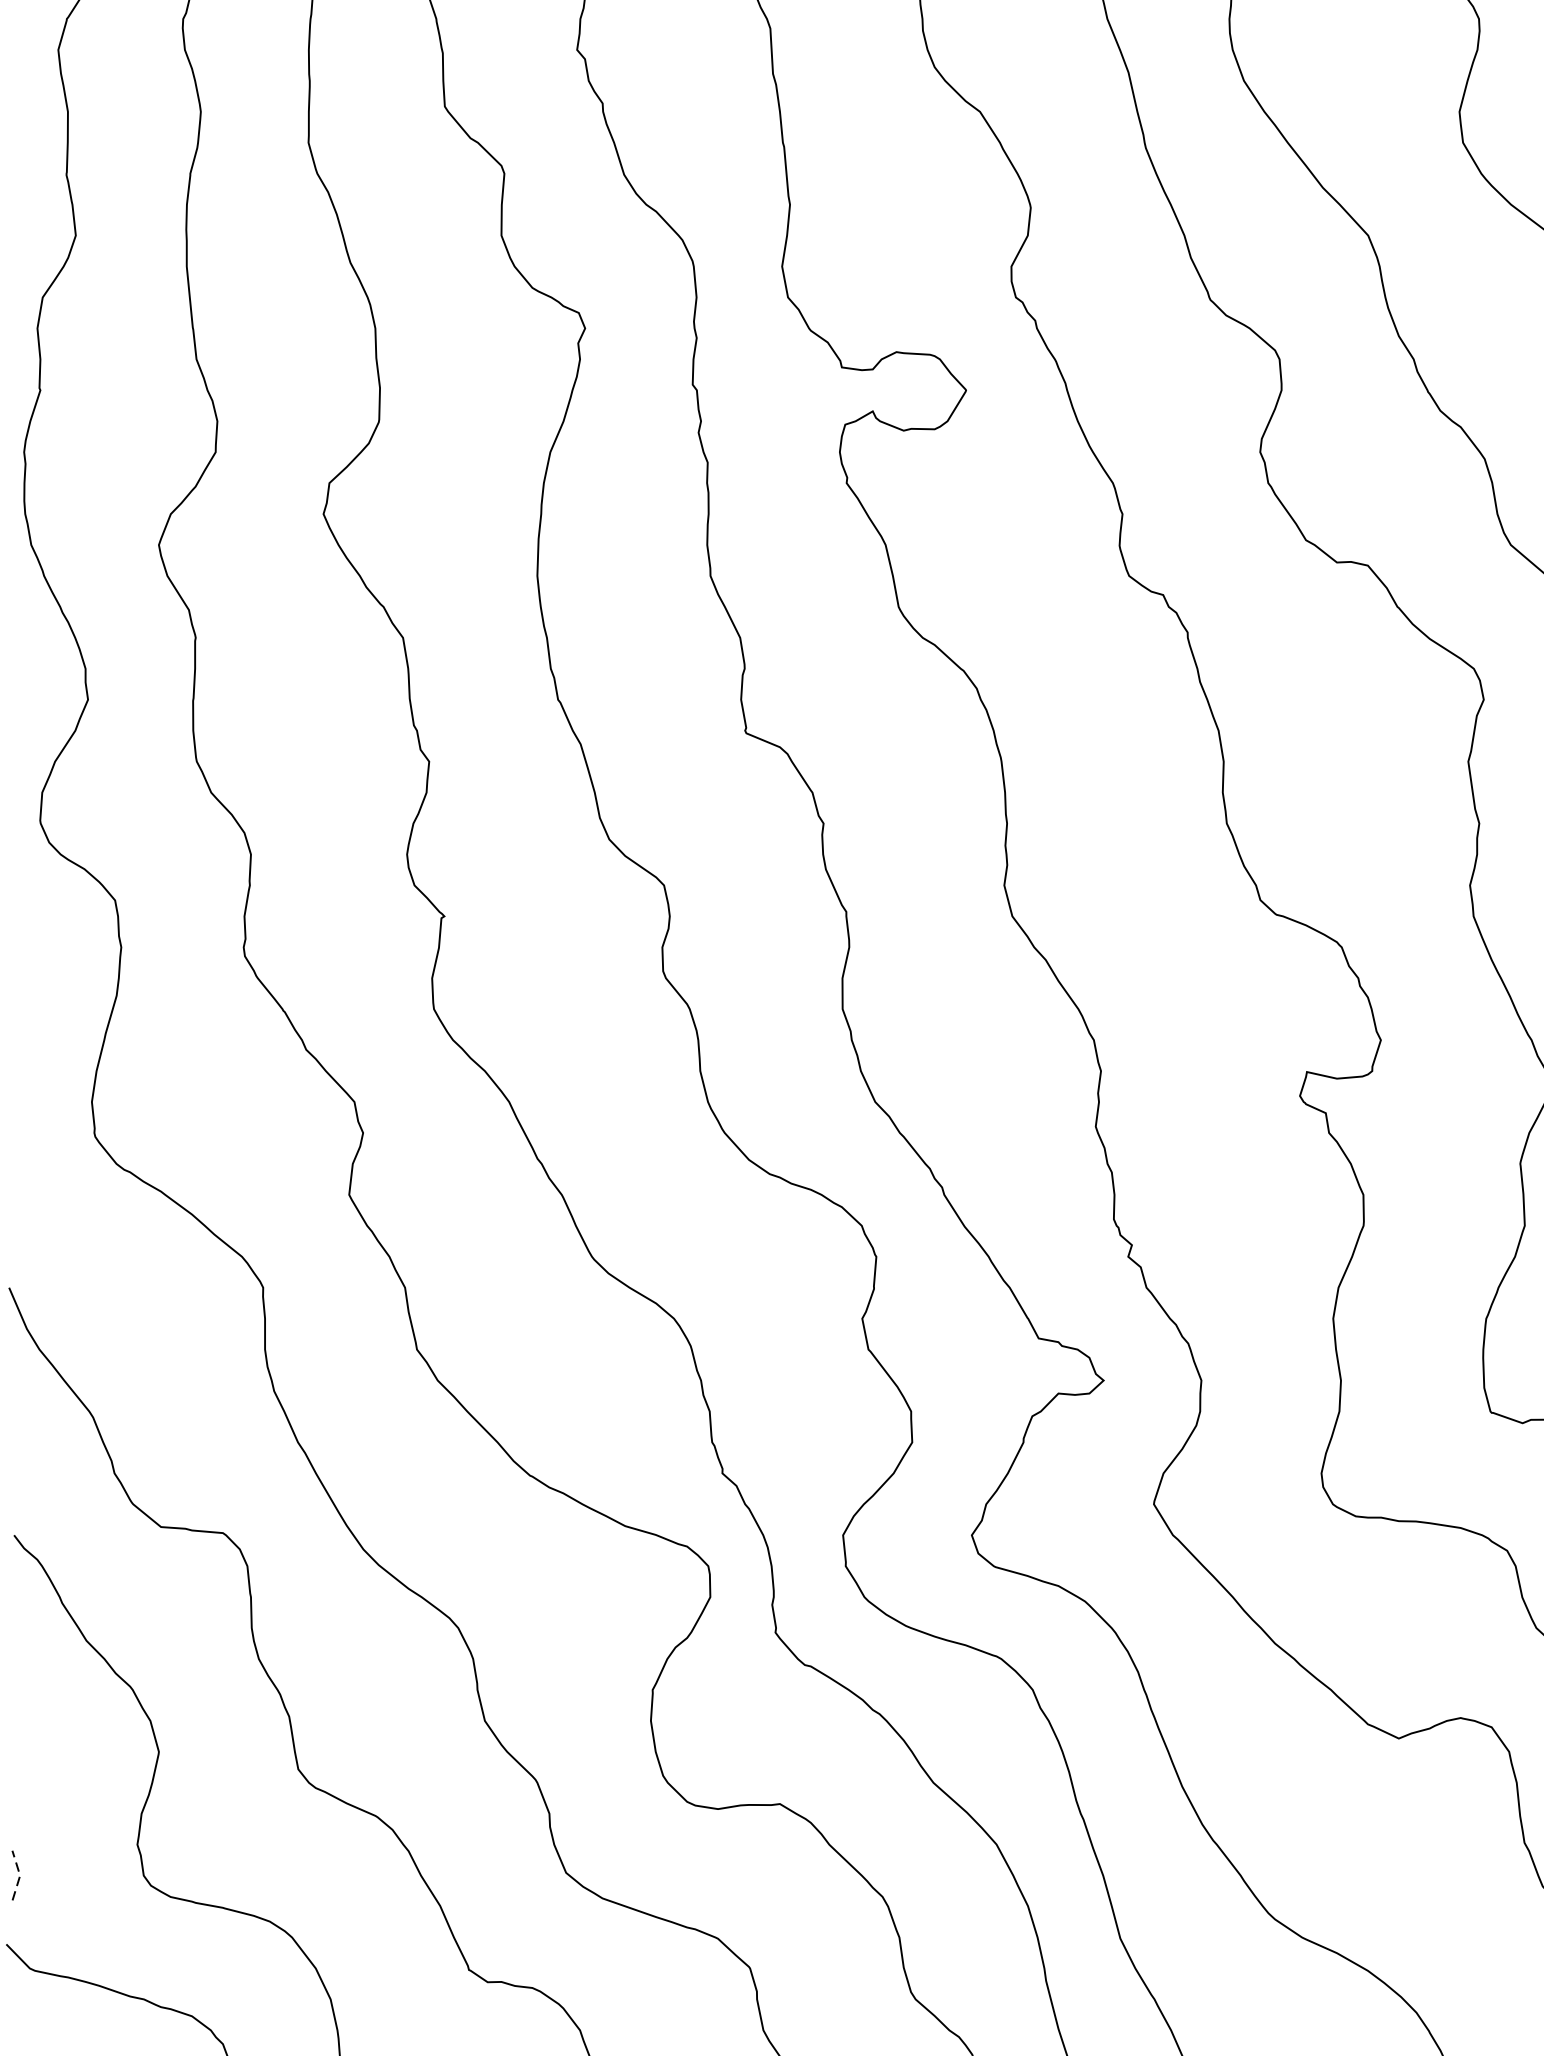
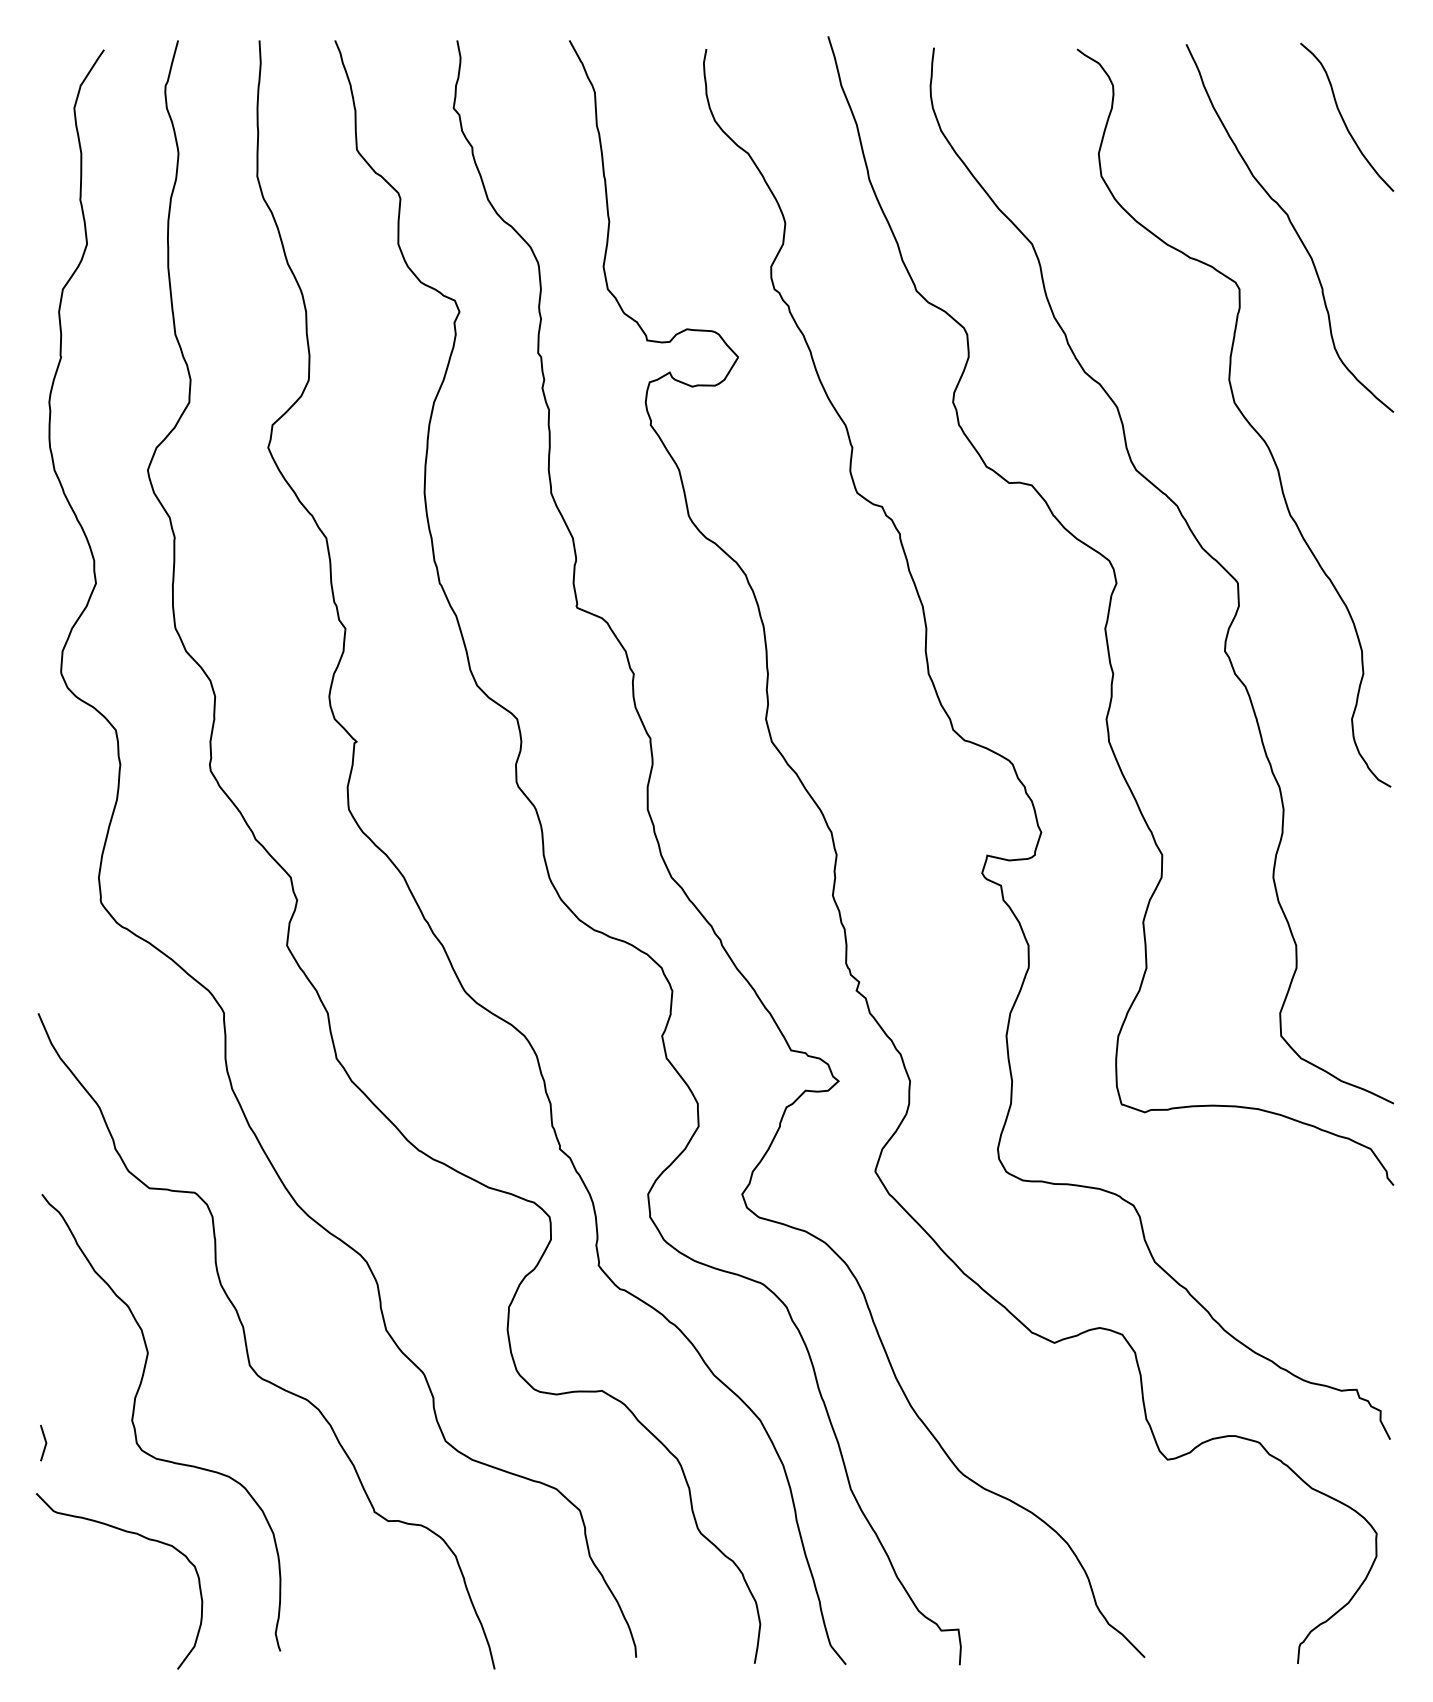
line: (20, 1876) -> (46, 1443), dashed -> solid

